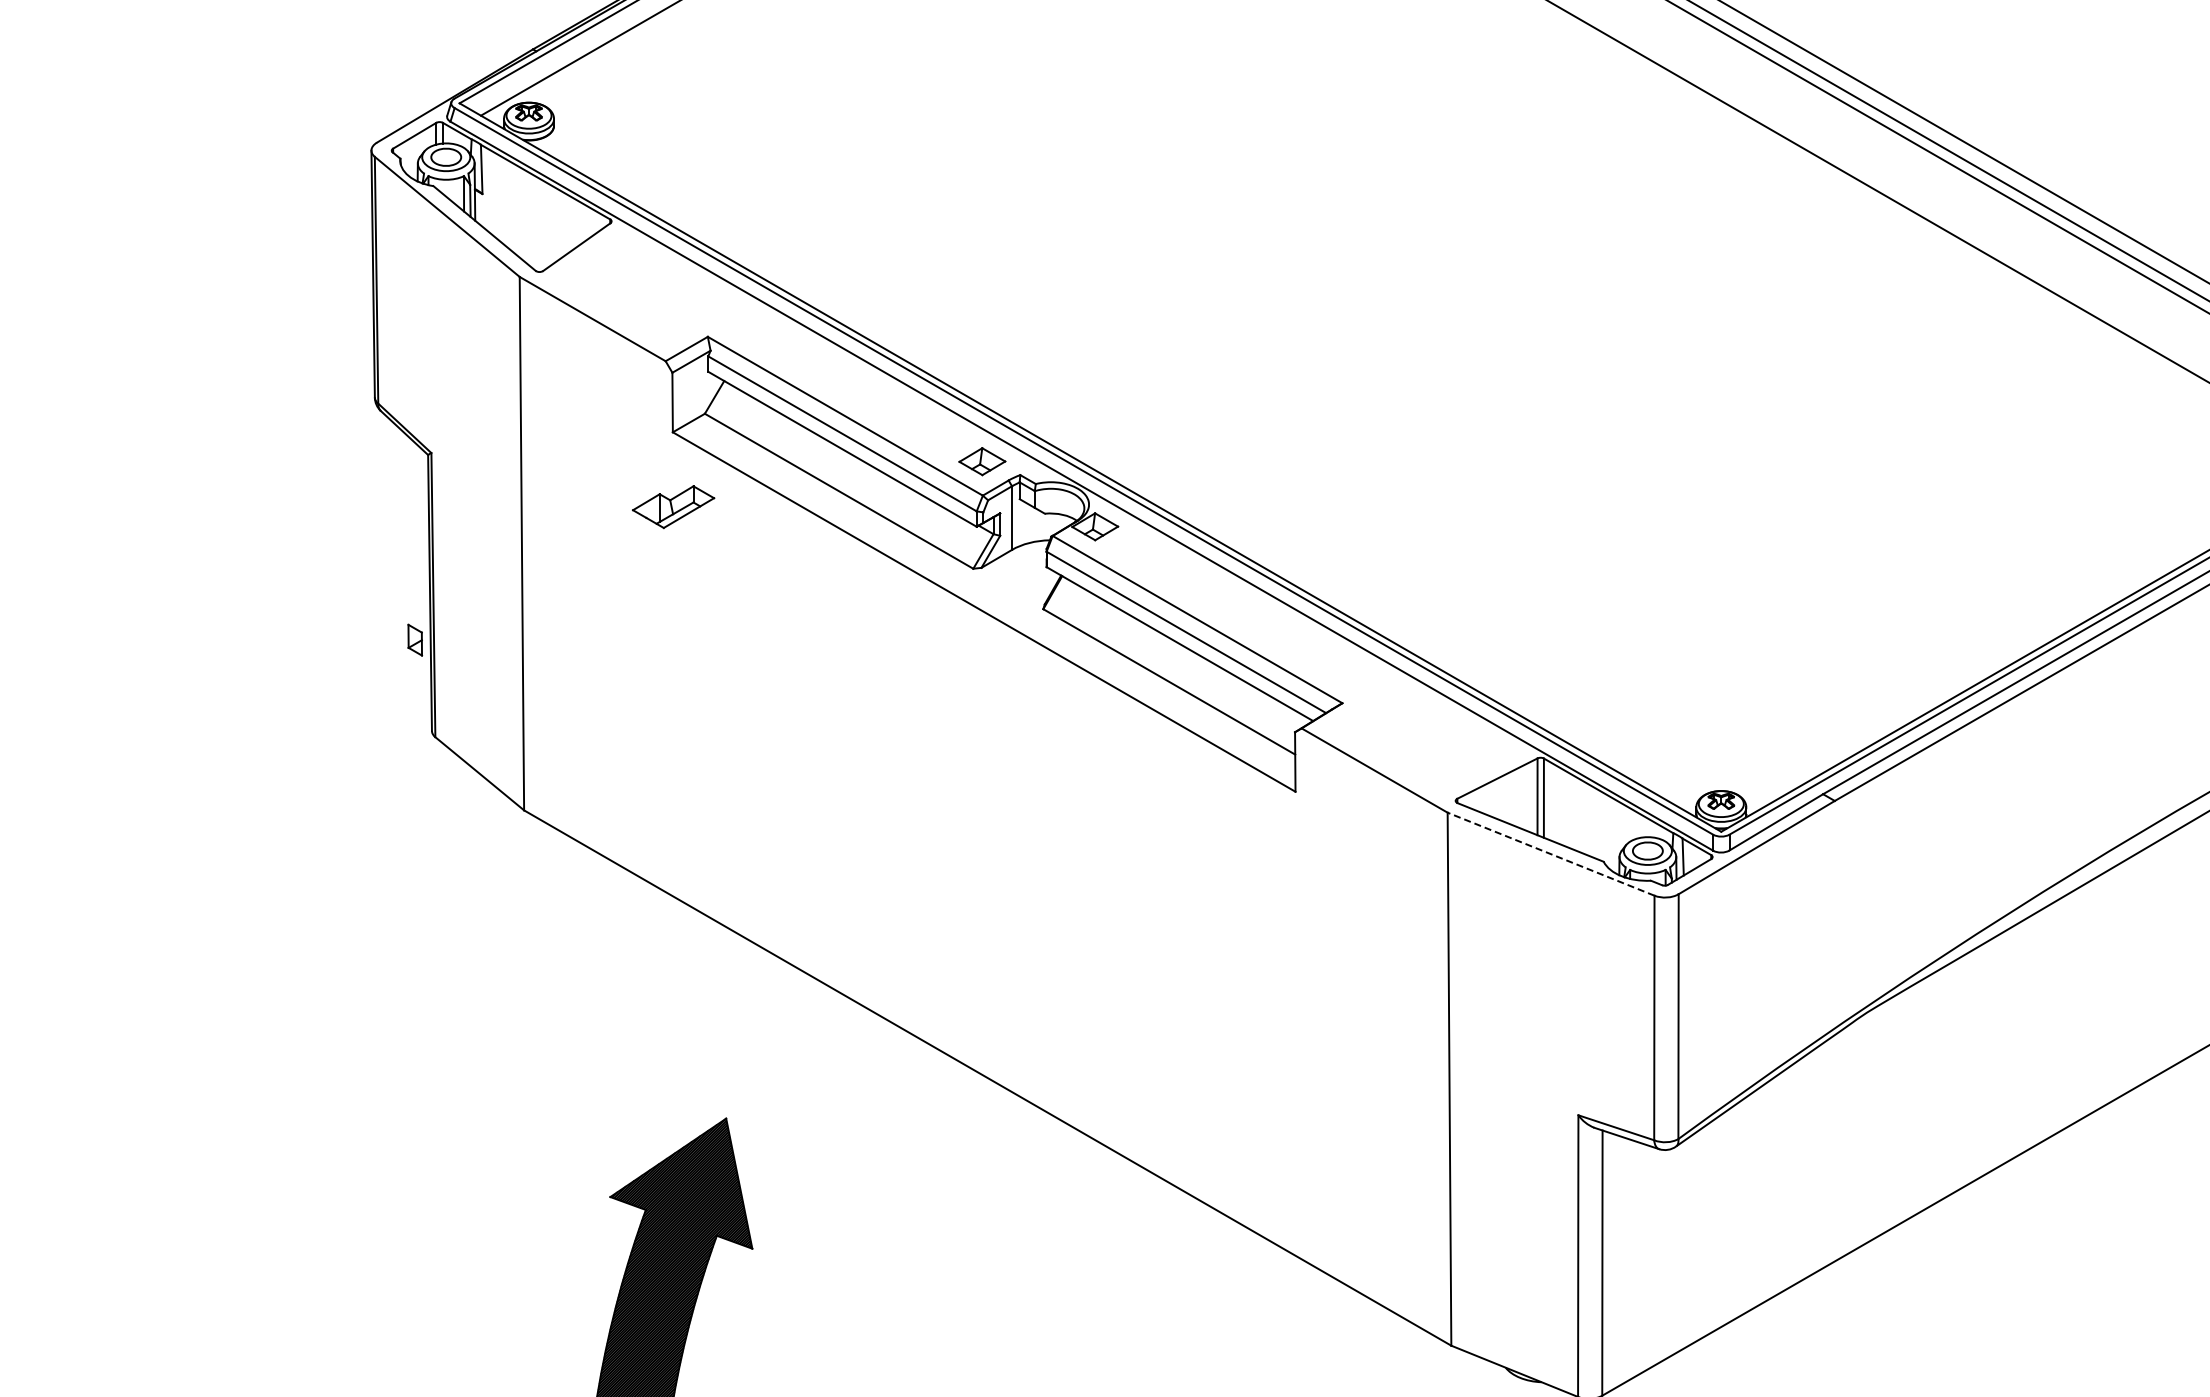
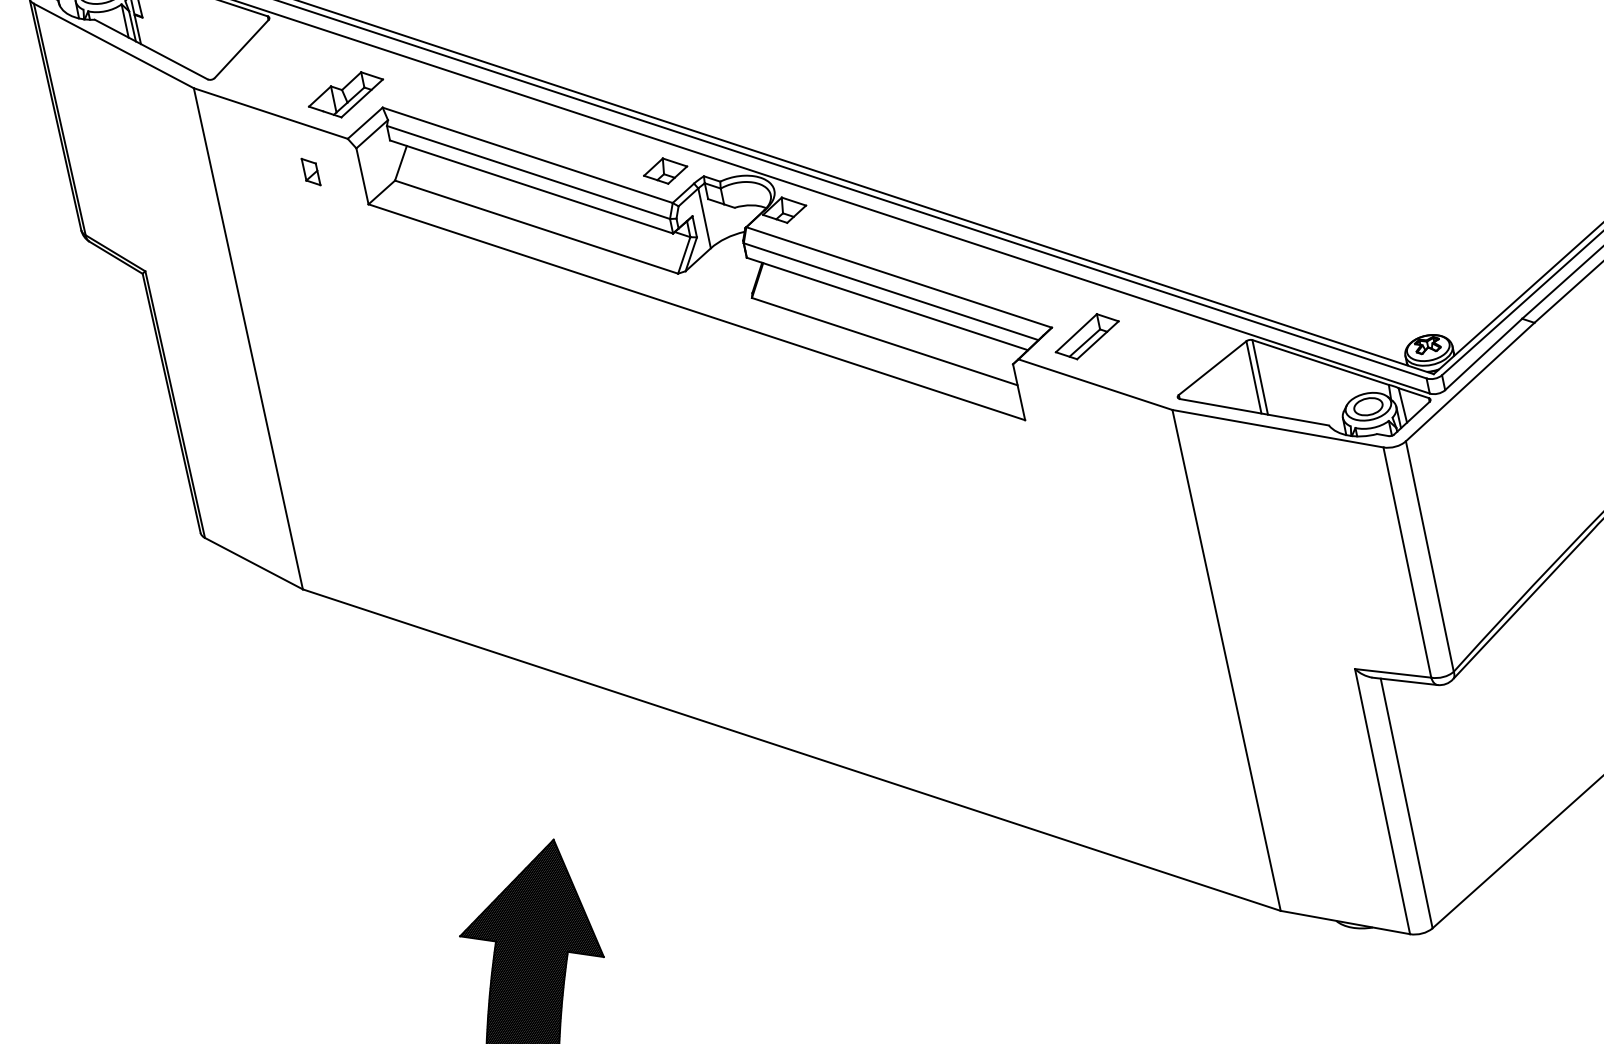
part: (673, 507) -> (346, 96), moved
part: (415, 639) -> (311, 171), moved
part: (1376, 719) -> (1087, 336), added
line: (1550, 854) -> (1277, 429), dashed -> solid

